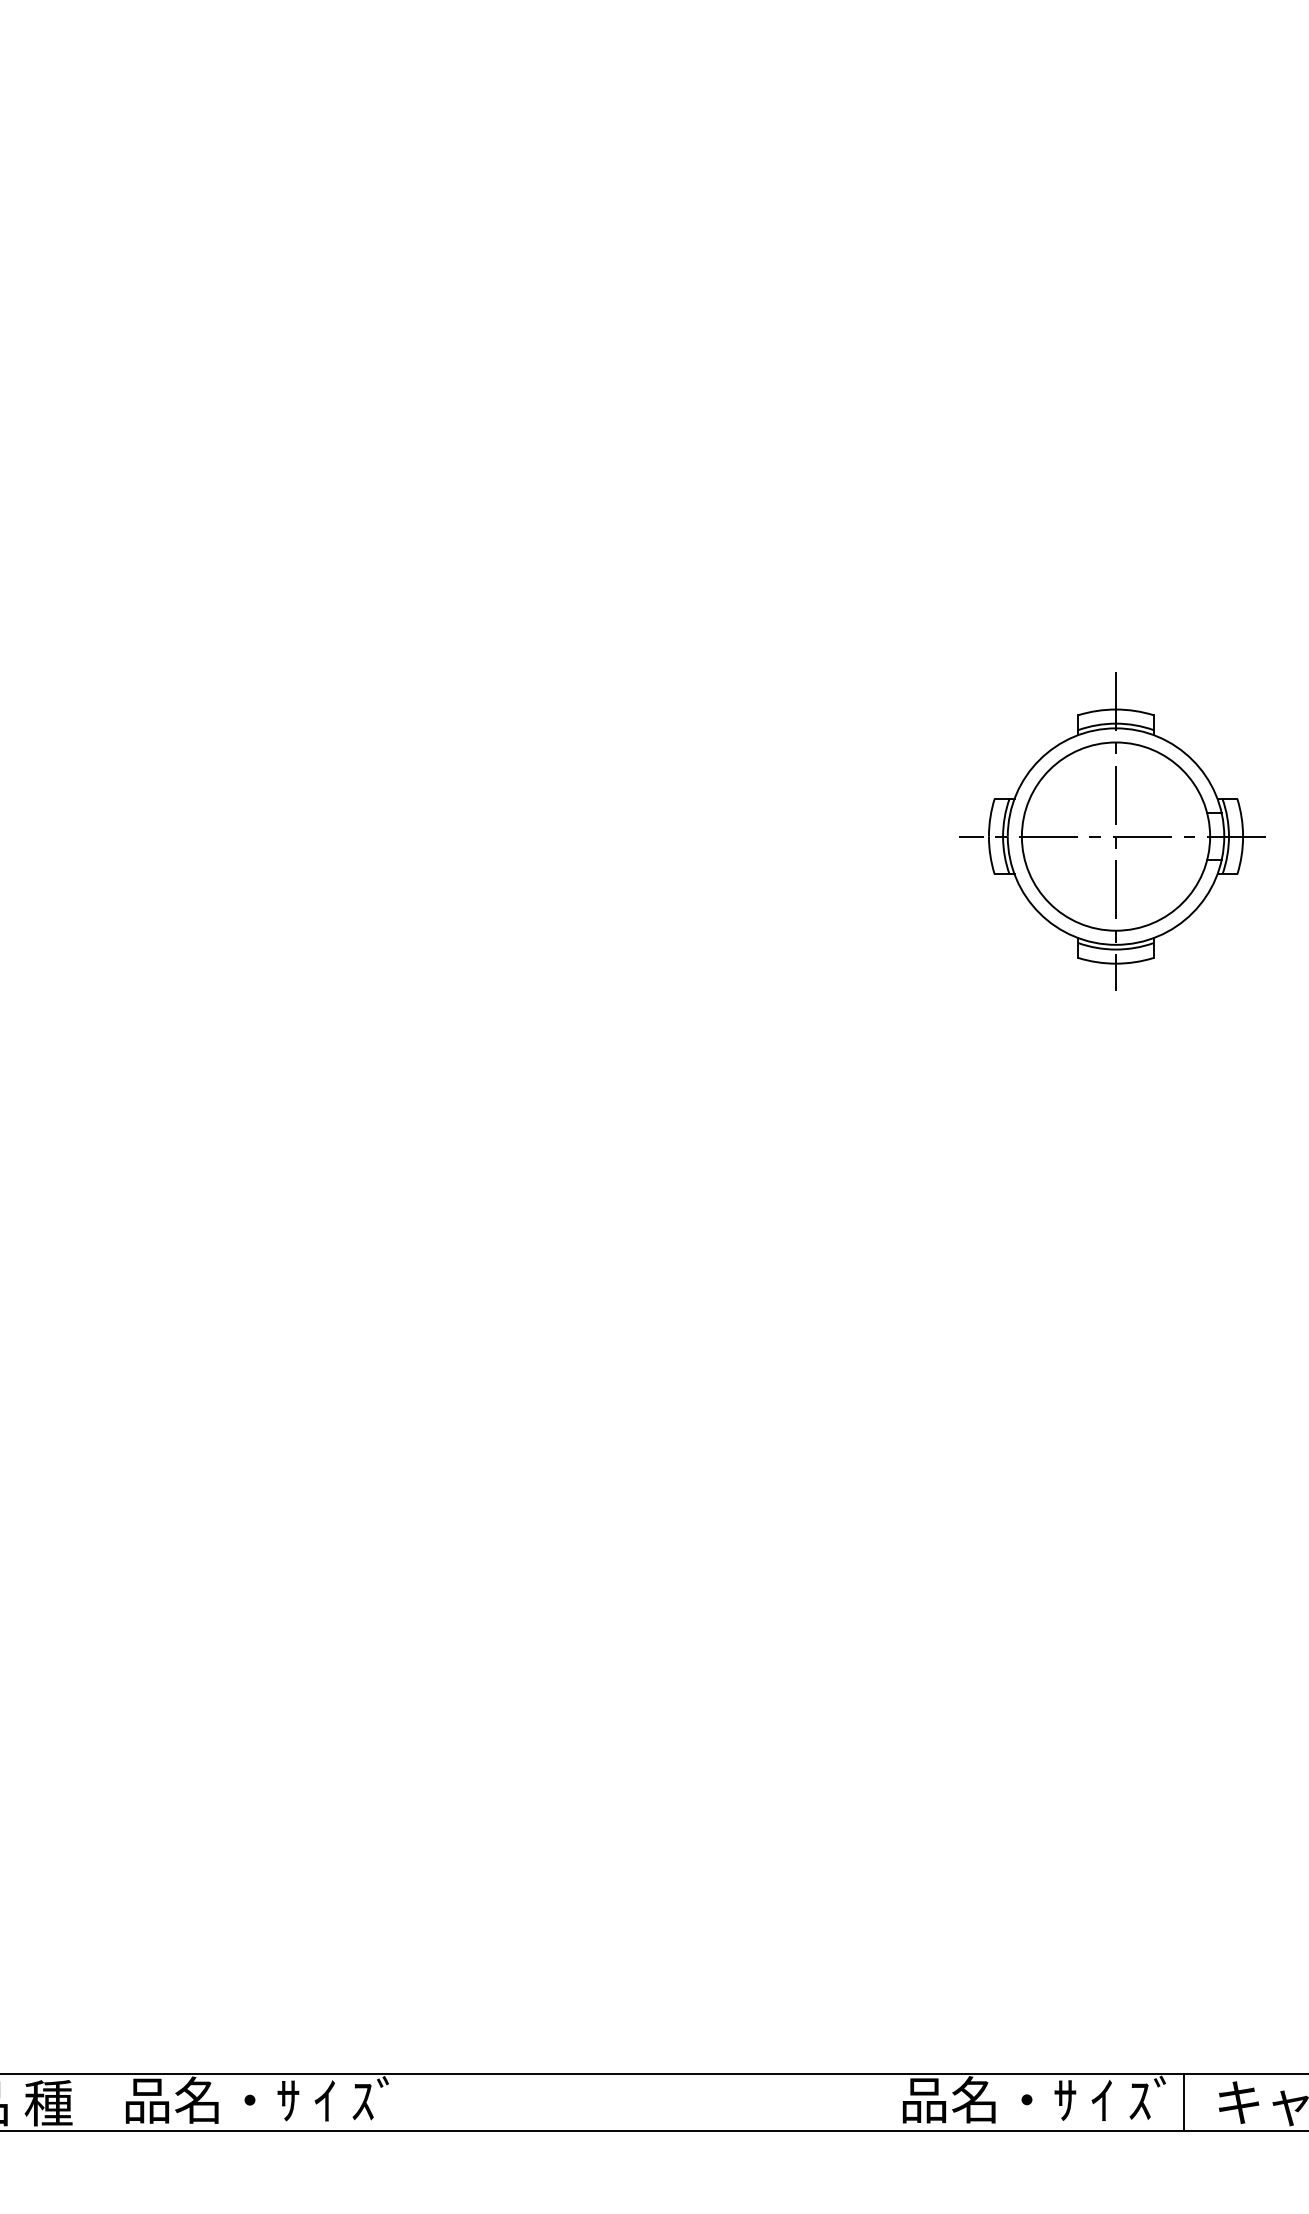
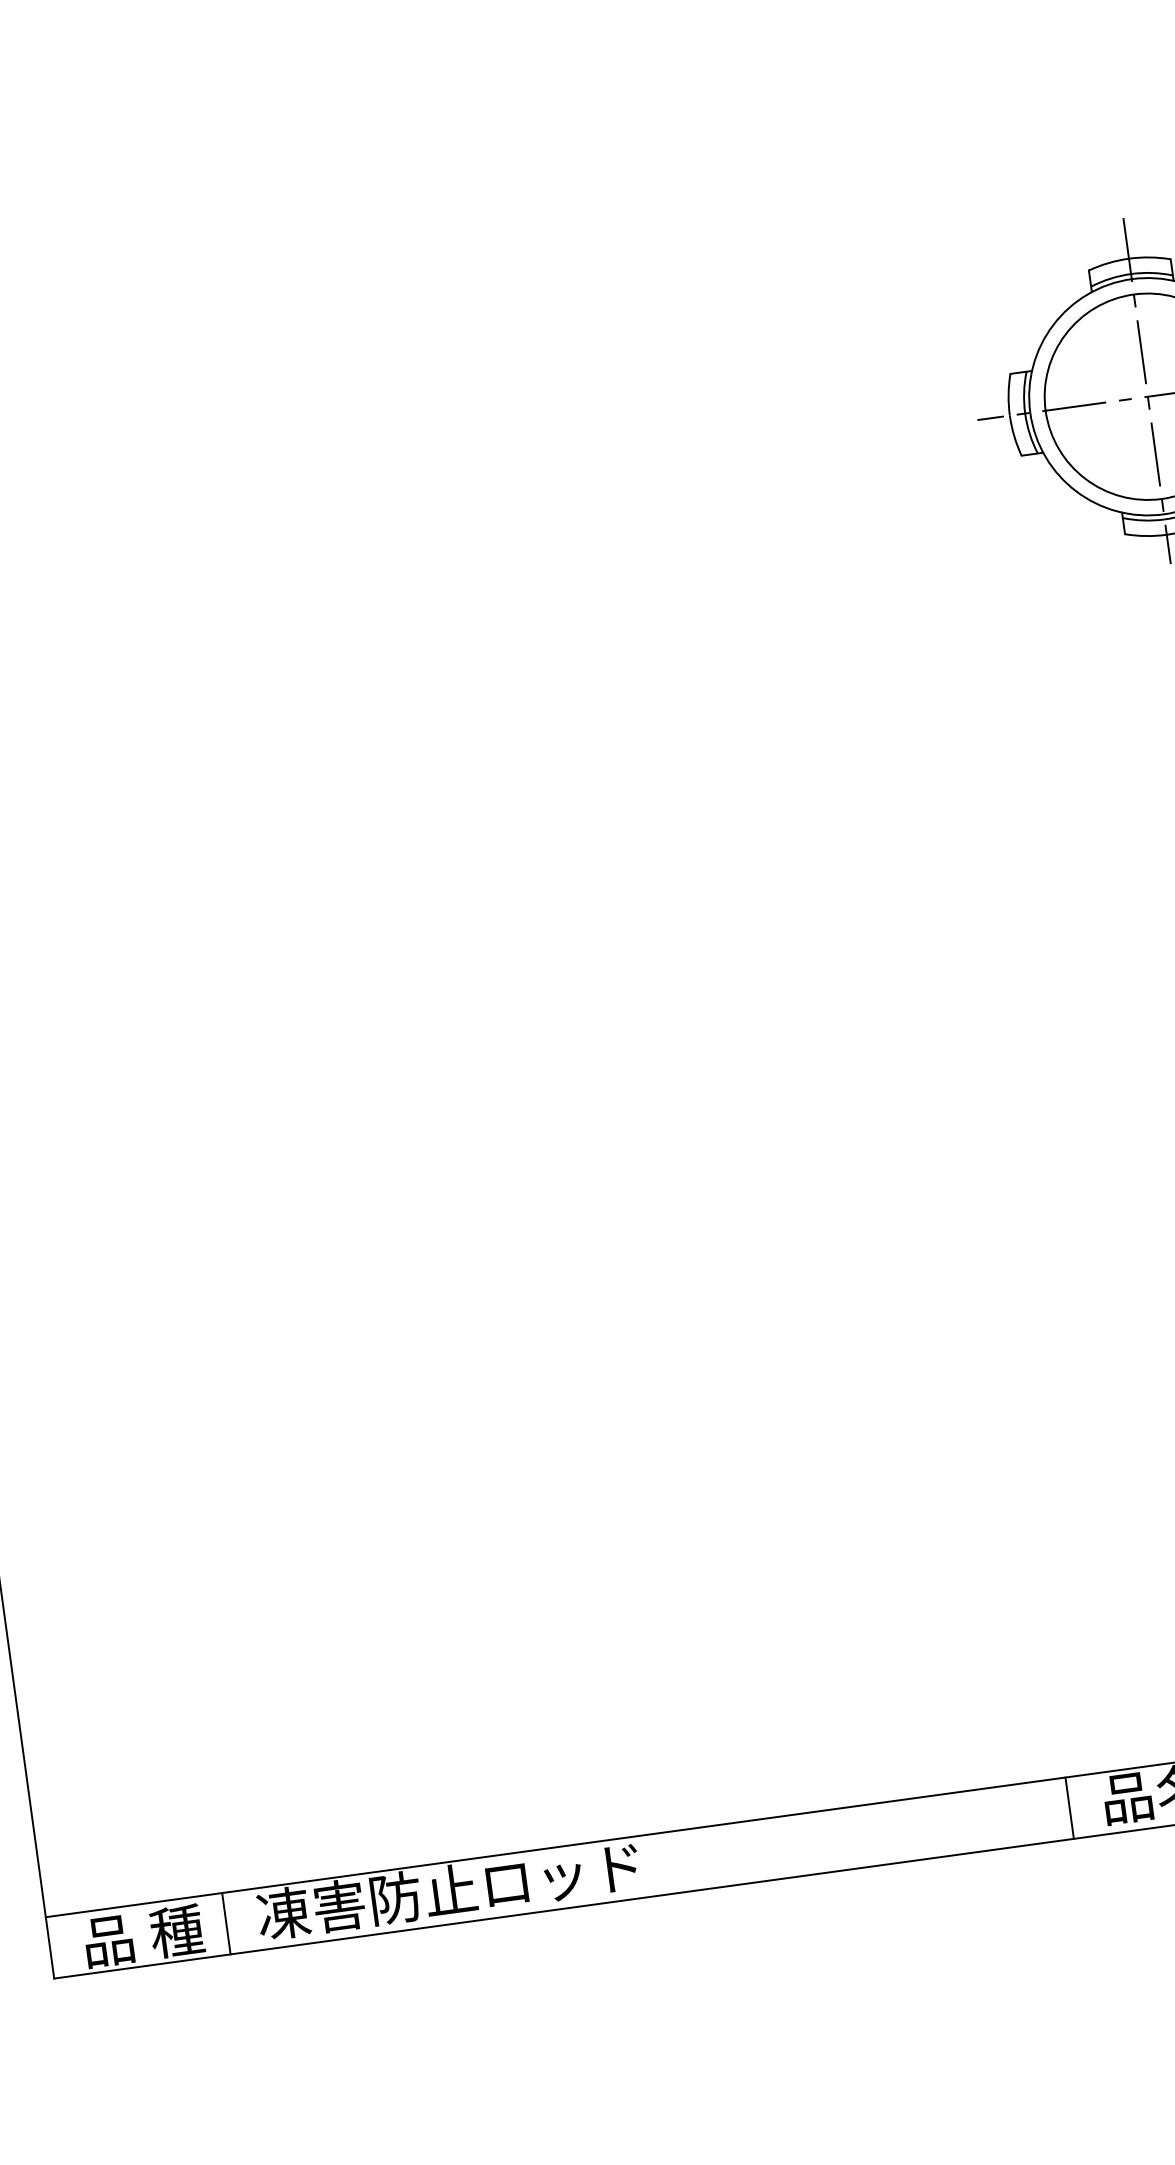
text: (298, 2099) -> (447, 1890), 品名・ｻ ｲ ｽﾞ -> 凍害防止ロッド
line: (94, 2102) -> (226, 1923), added
line: (870, 2102) -> (1069, 1808), added

